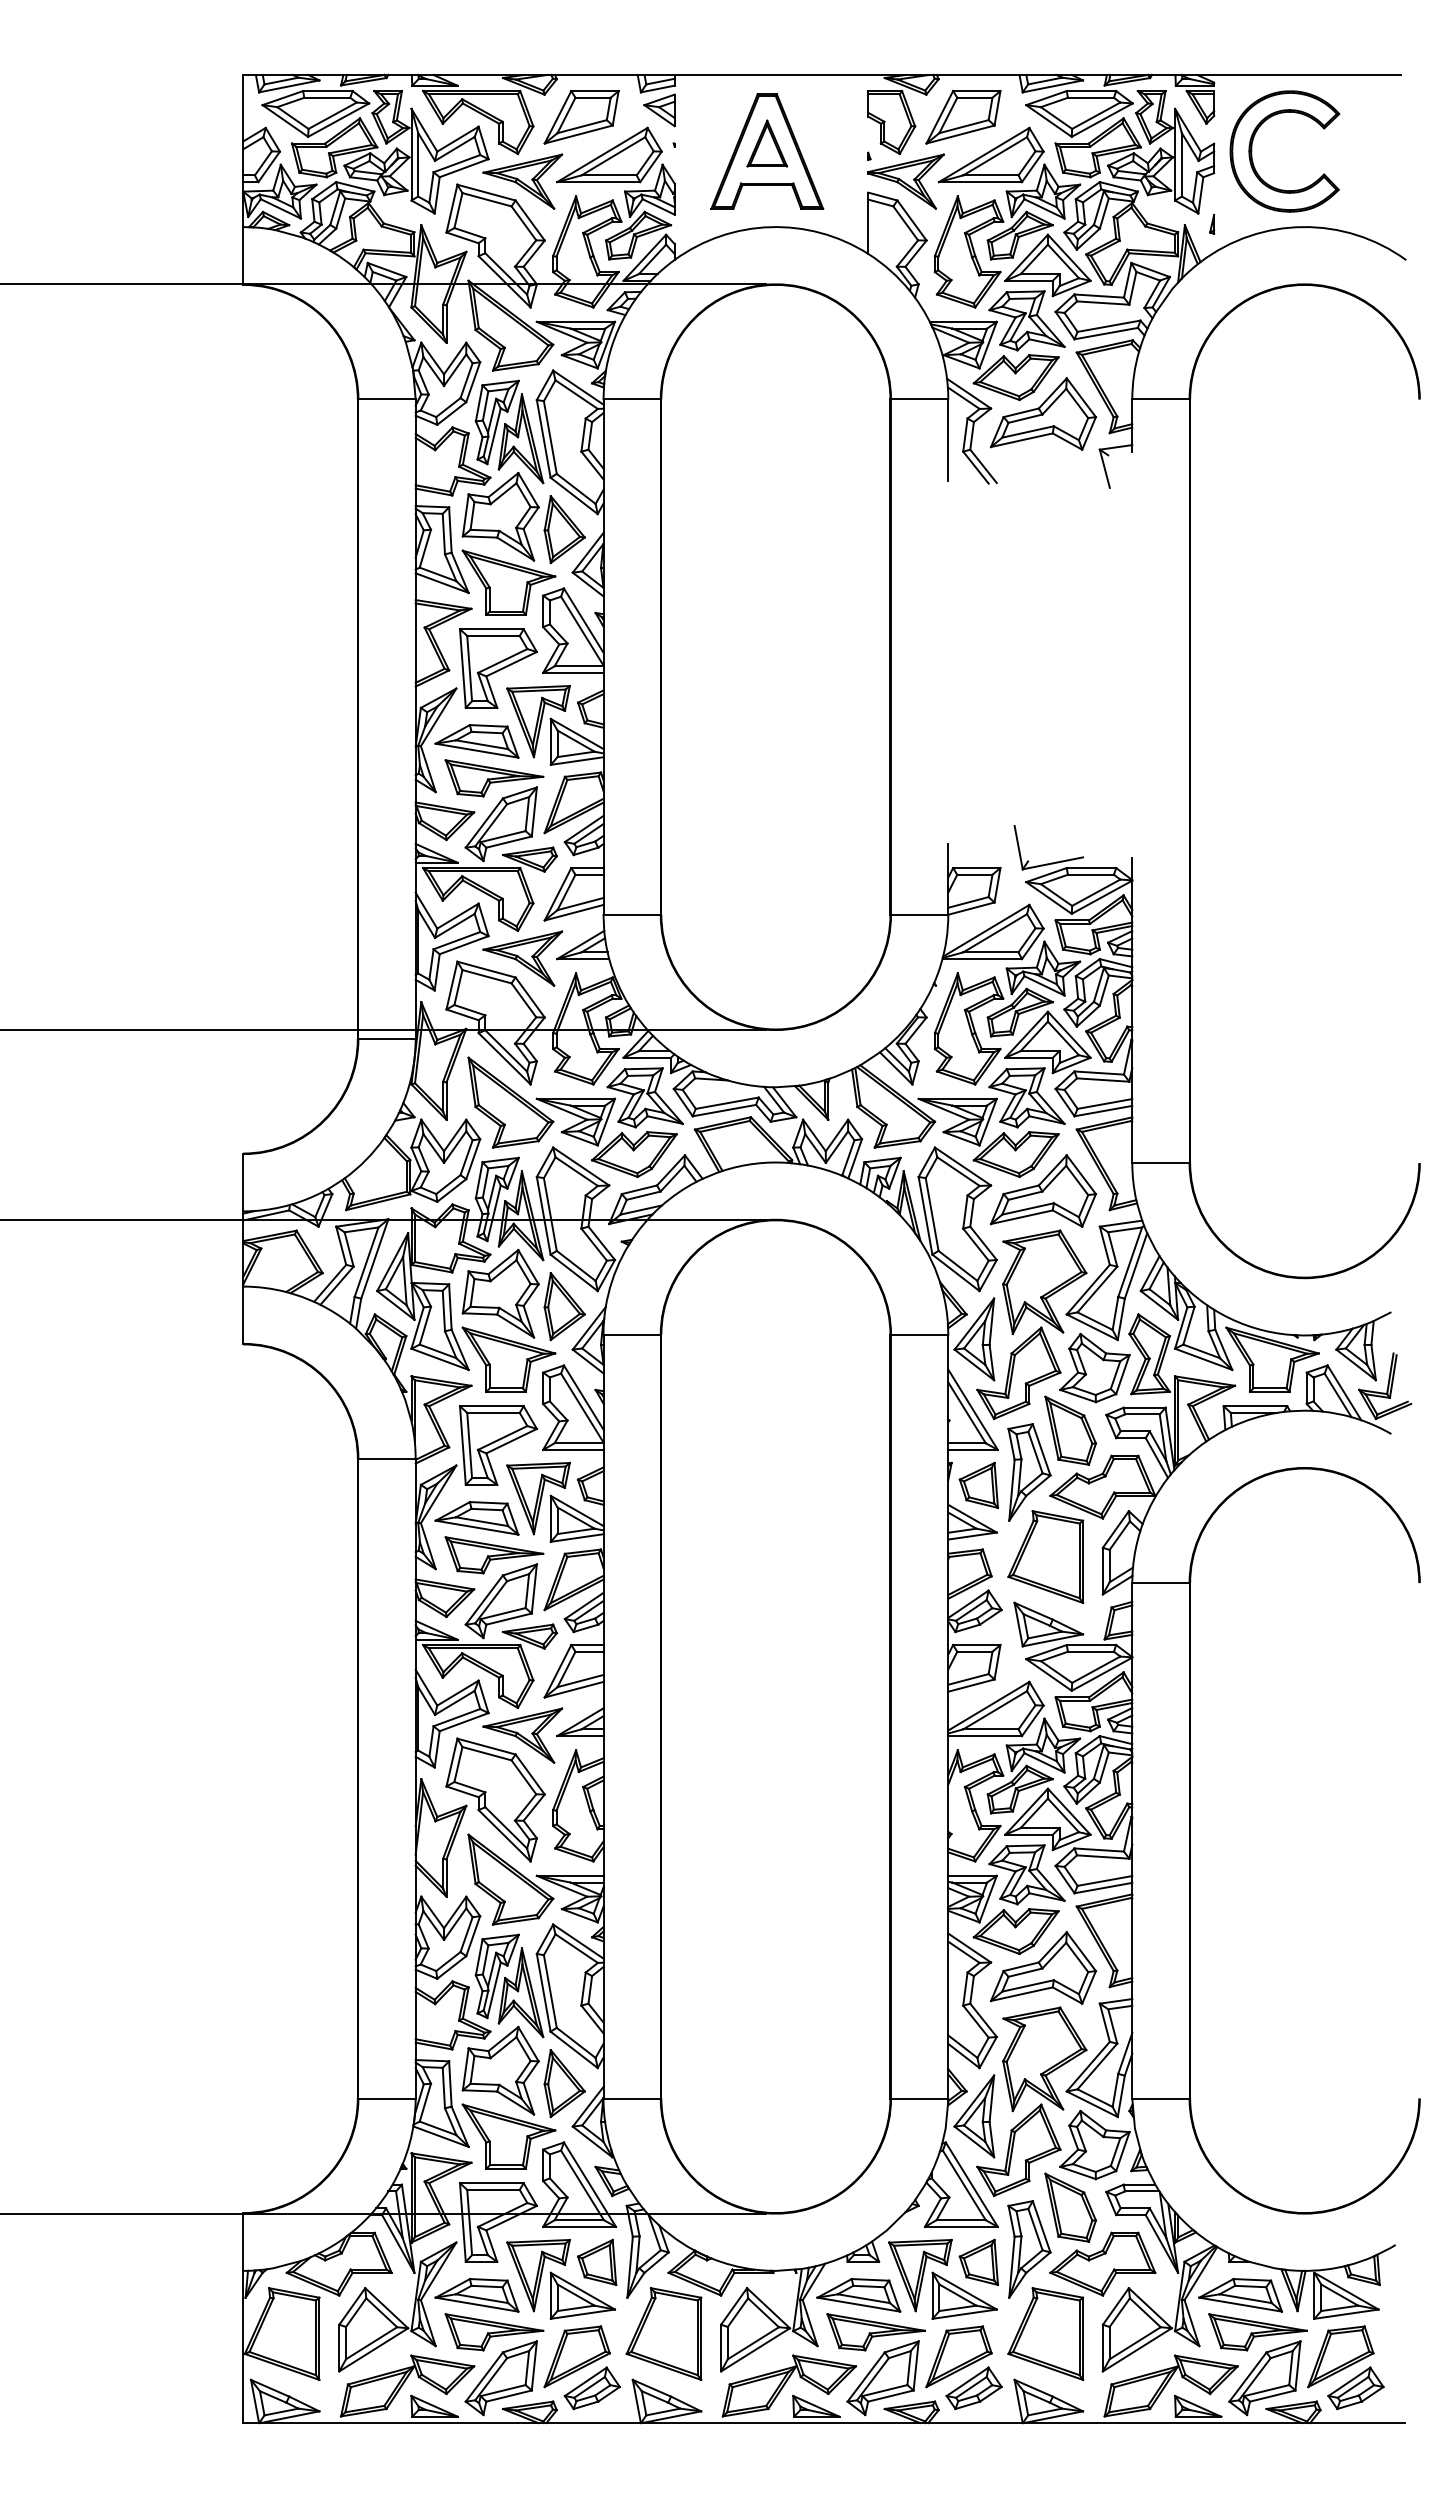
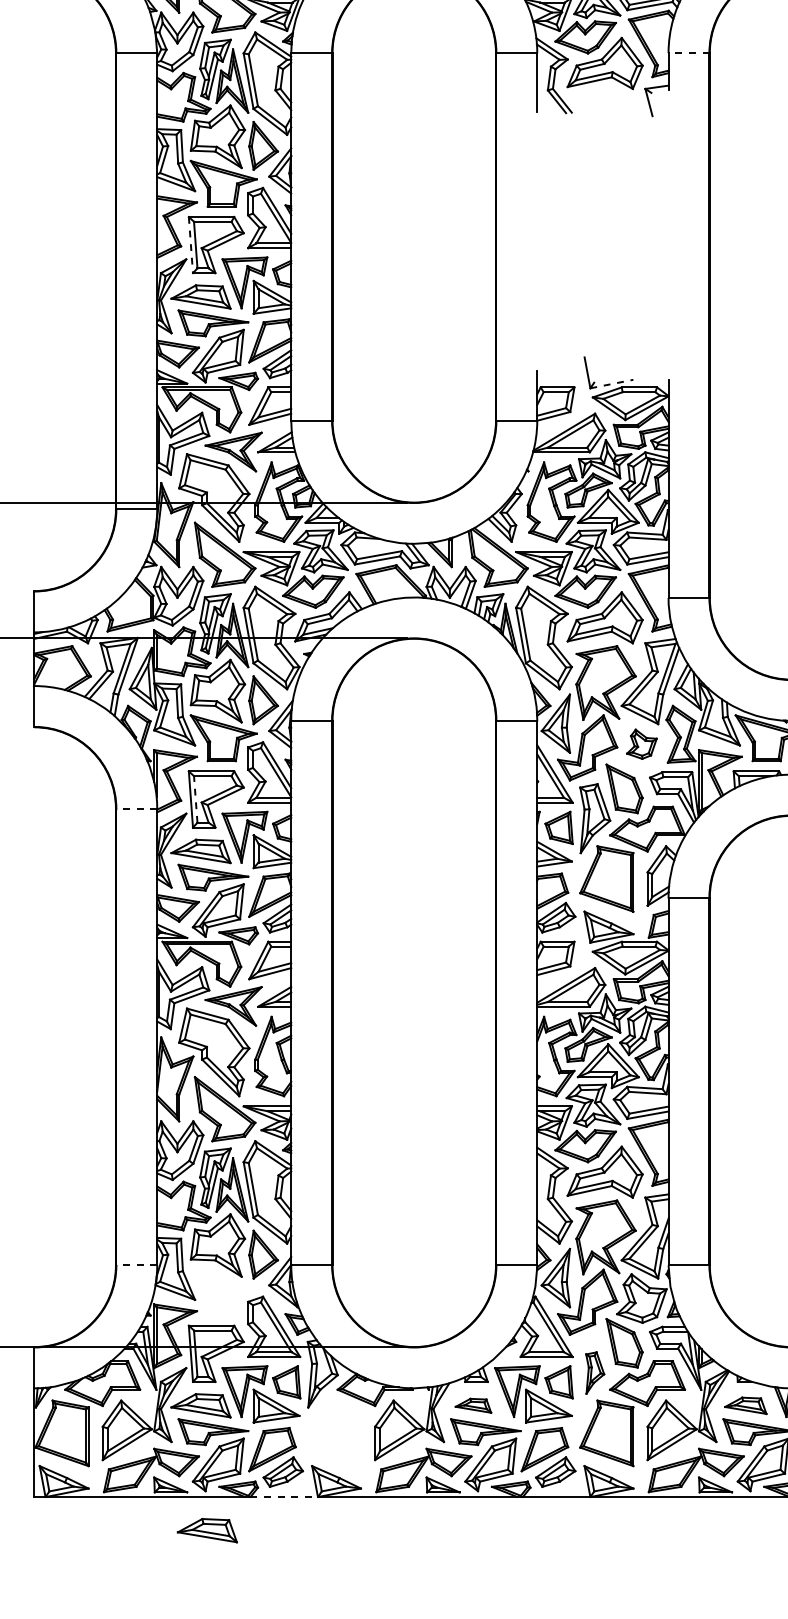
line: (1160, 399) -> (688, 53), solid -> dashed
line: (462, 669) -> (190, 245), solid -> dashed
line: (1052, 863) -> (611, 384), solid -> dashed
part: (1094, 1368) -> (641, 744), size x0.6
line: (469, 1445) -> (195, 799), solid -> dashed
line: (387, 1458) -> (137, 808), solid -> dashed
line: (387, 2098) -> (137, 1265), solid -> dashed
part: (508, 2136) -> (223, 1292), removed
part: (1029, 2249) -> (595, 1373), size x0.6
part: (858, 2295) -> (473, 1405), size x0.6
part: (1240, 2295) -> (745, 1405), size x0.7
part: (663, 2333) -> (334, 1433), removed
line: (594, 2423) -> (284, 1497), solid -> dashed
part: (485, 2470) -> (207, 1530), added

